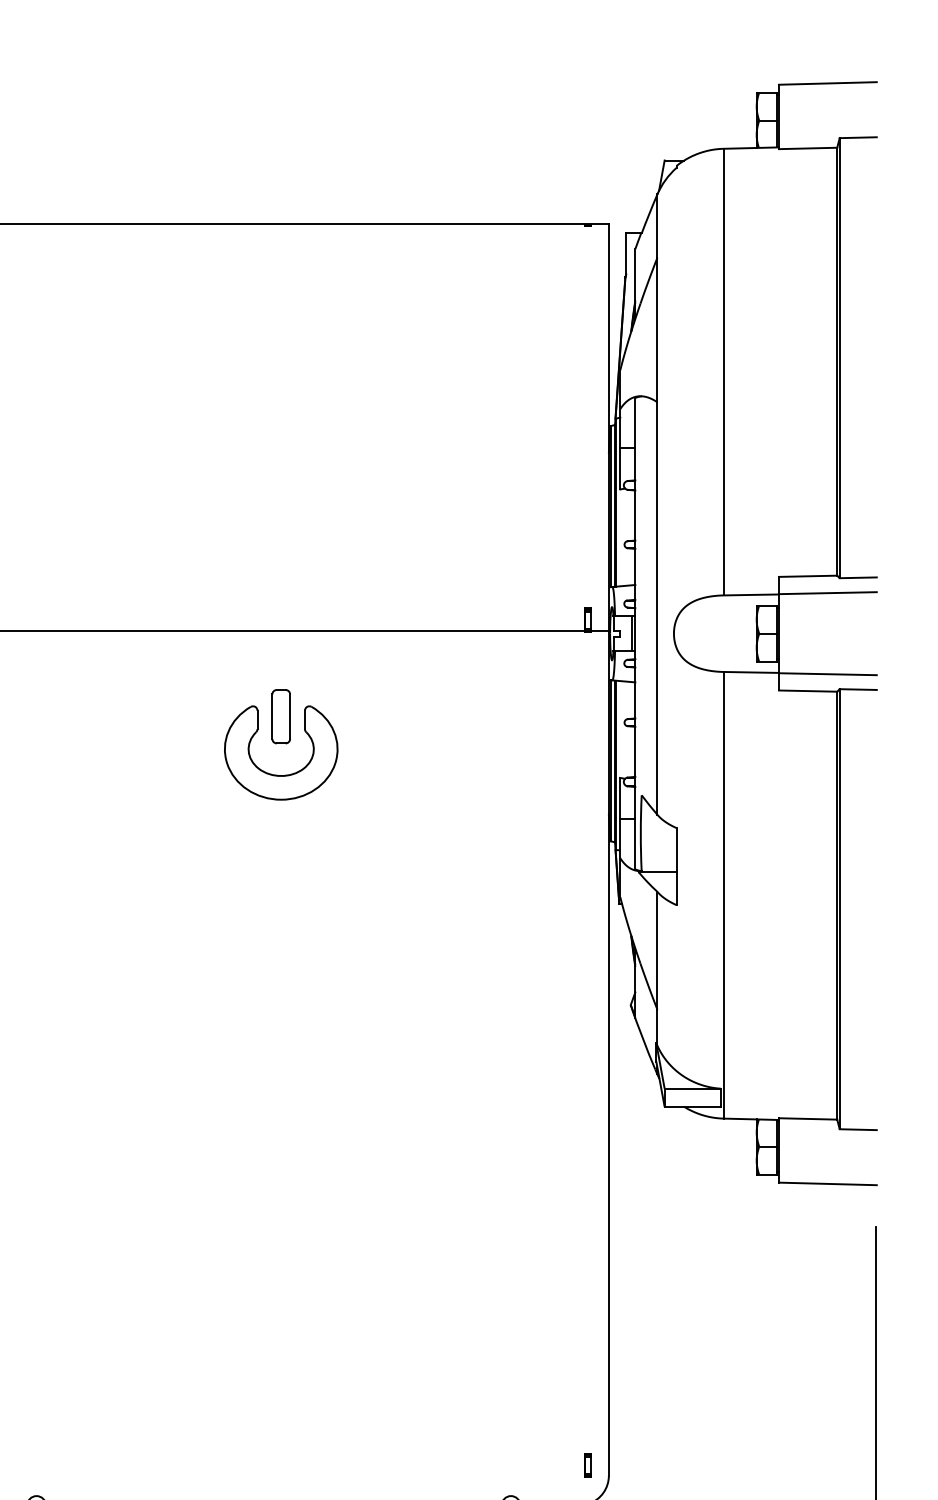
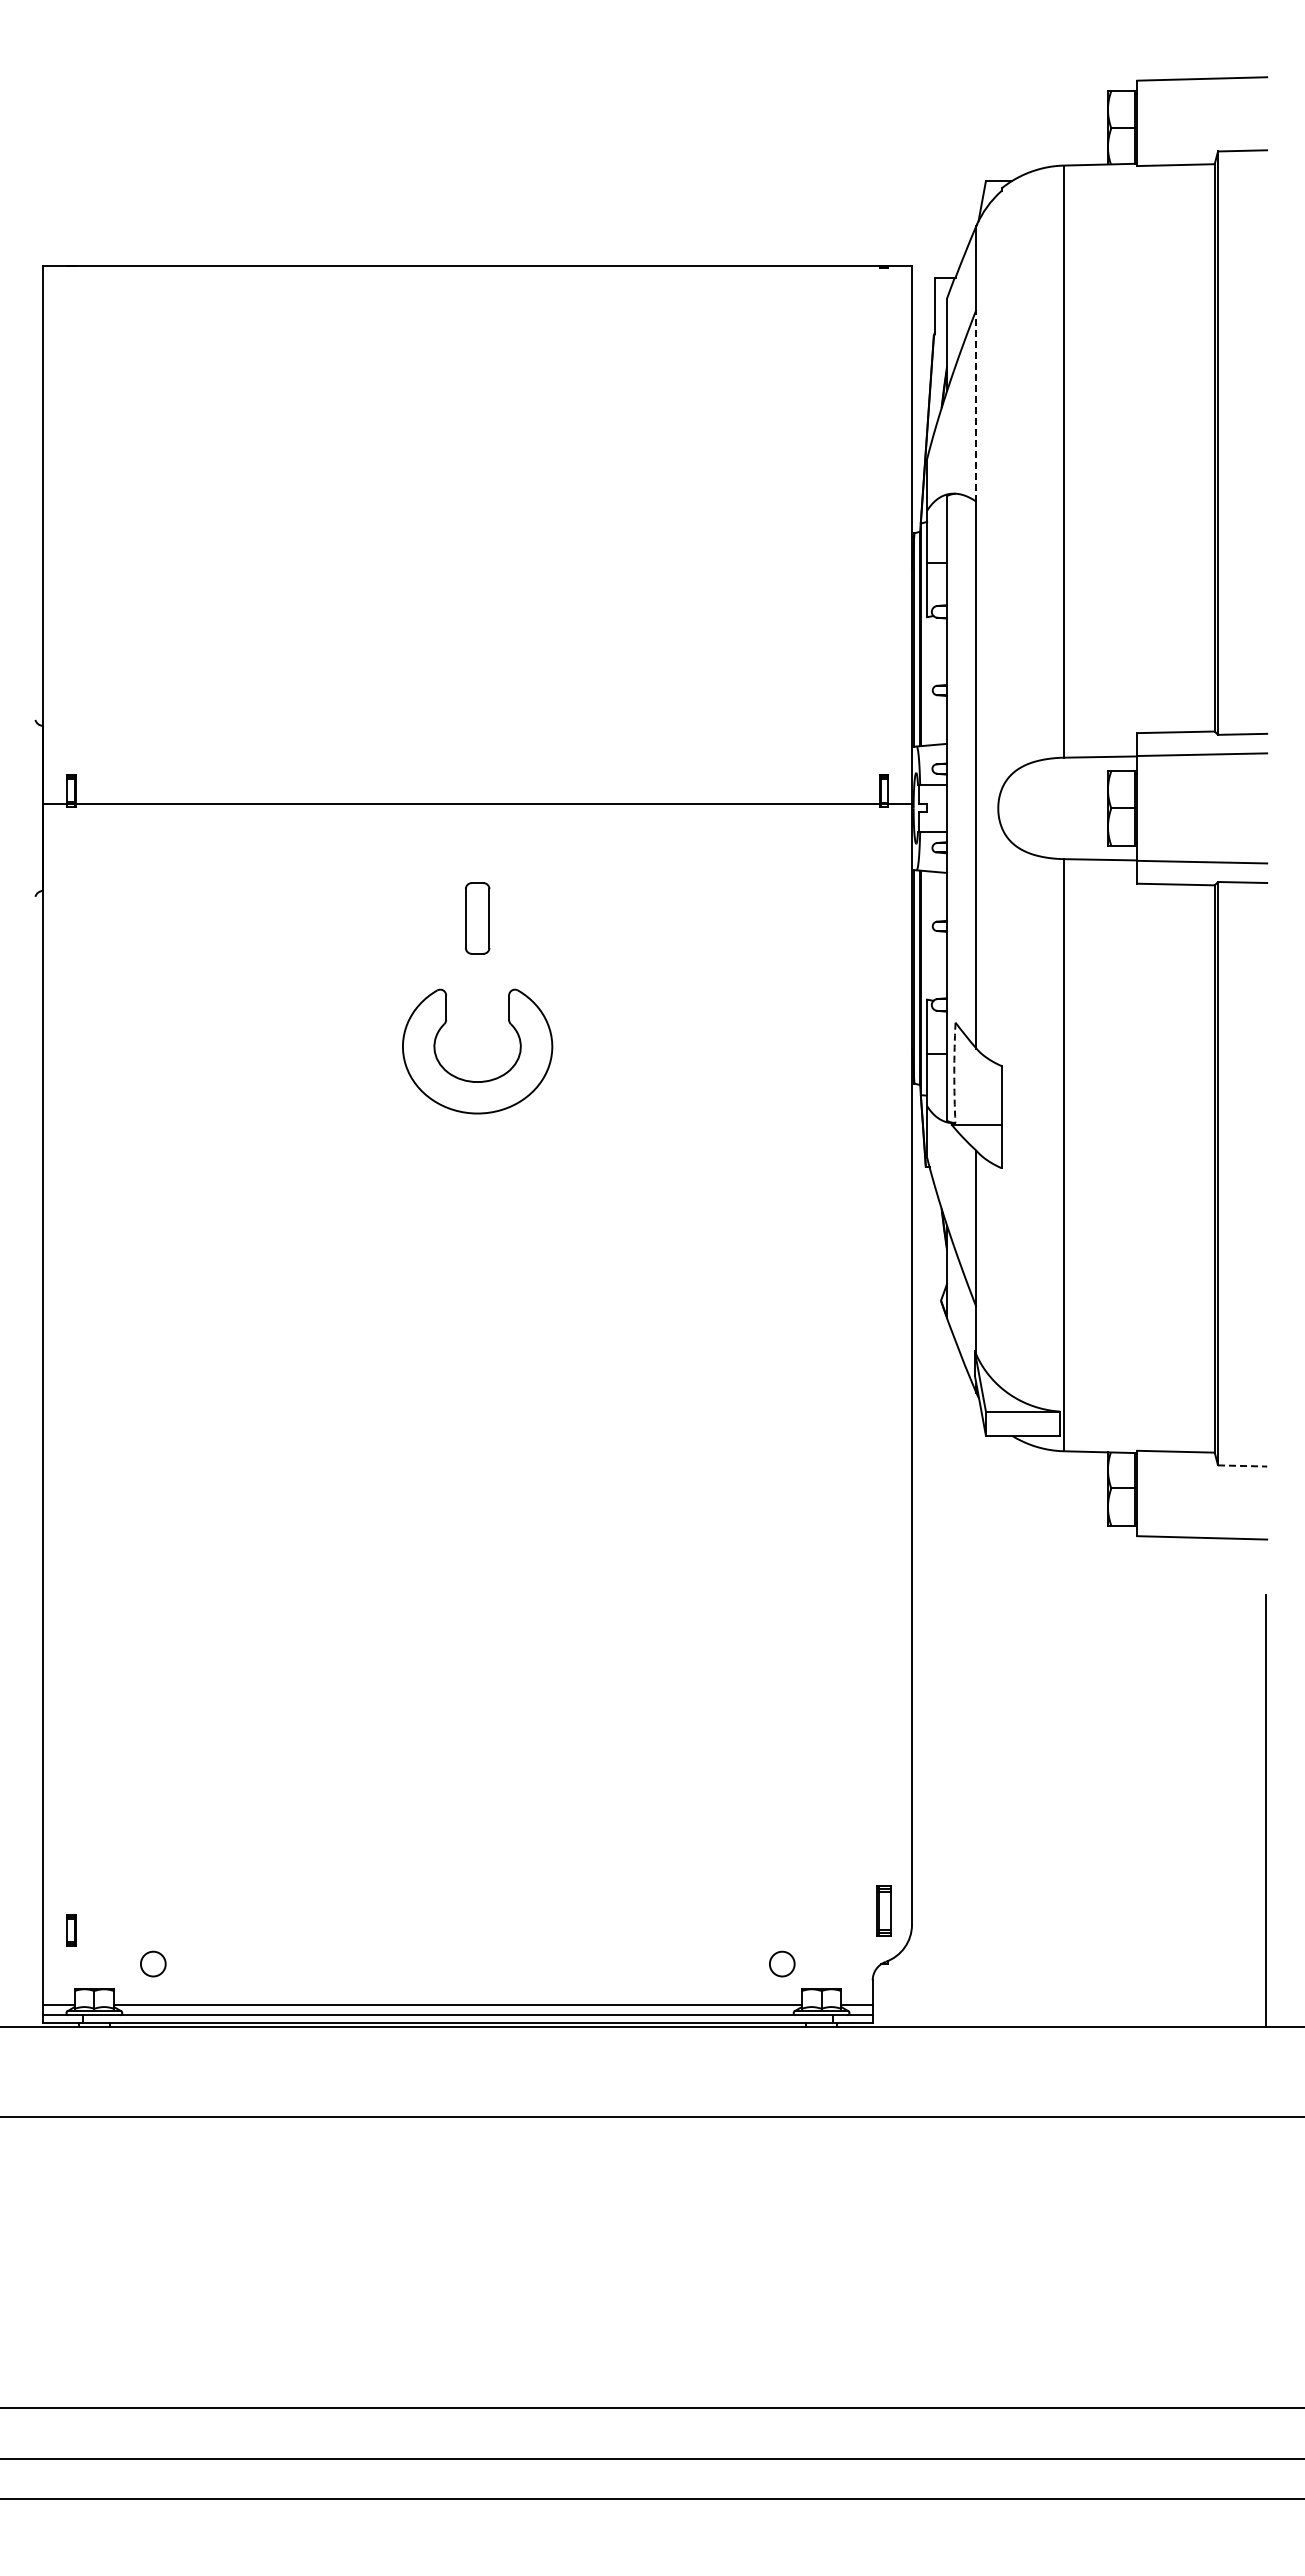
line: (657, 329) -> (976, 405), solid -> dashed
line: (631, 633) -> (942, 808), removed
part: (277, 774) -> (472, 1080), moved
arc: (640, 832) -> (954, 1072), solid -> dashed
line: (858, 1129) -> (1242, 1465), solid -> dashed
part: (587, 1465) -> (883, 1911), size x1.6

